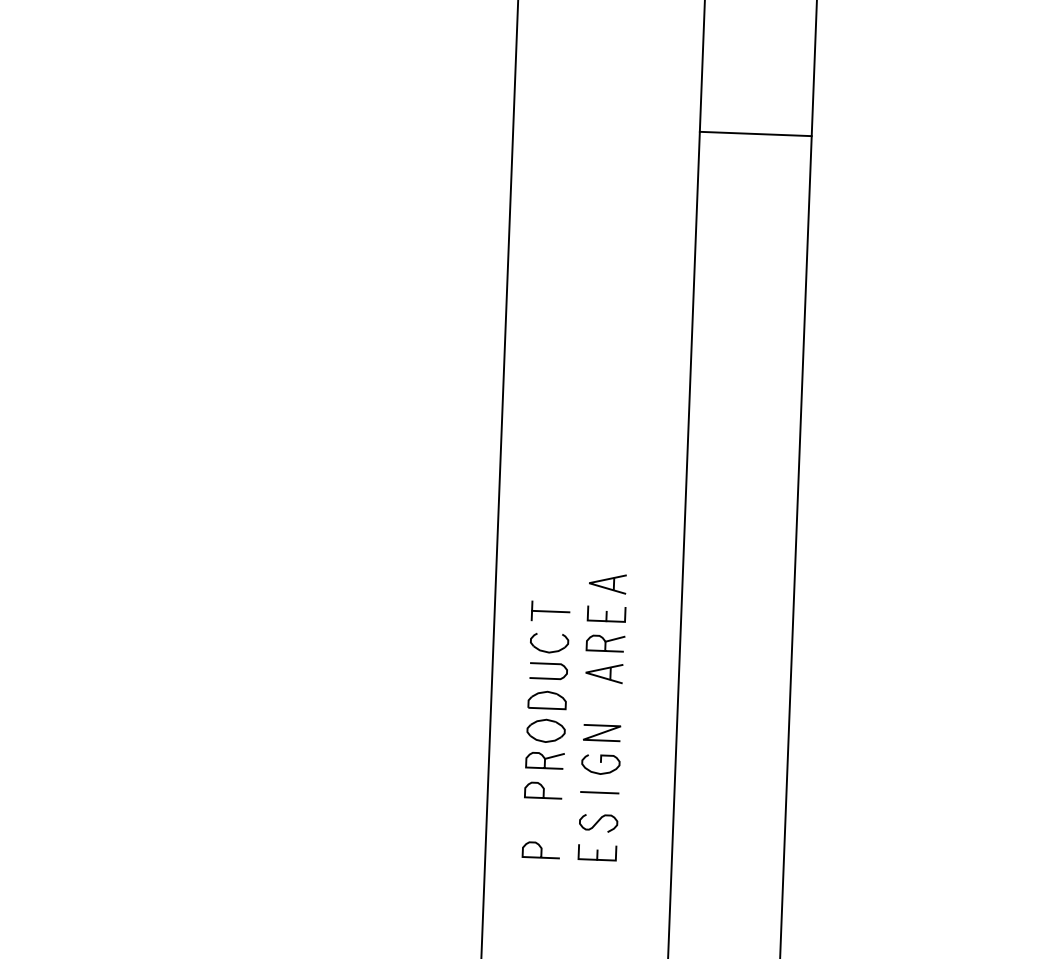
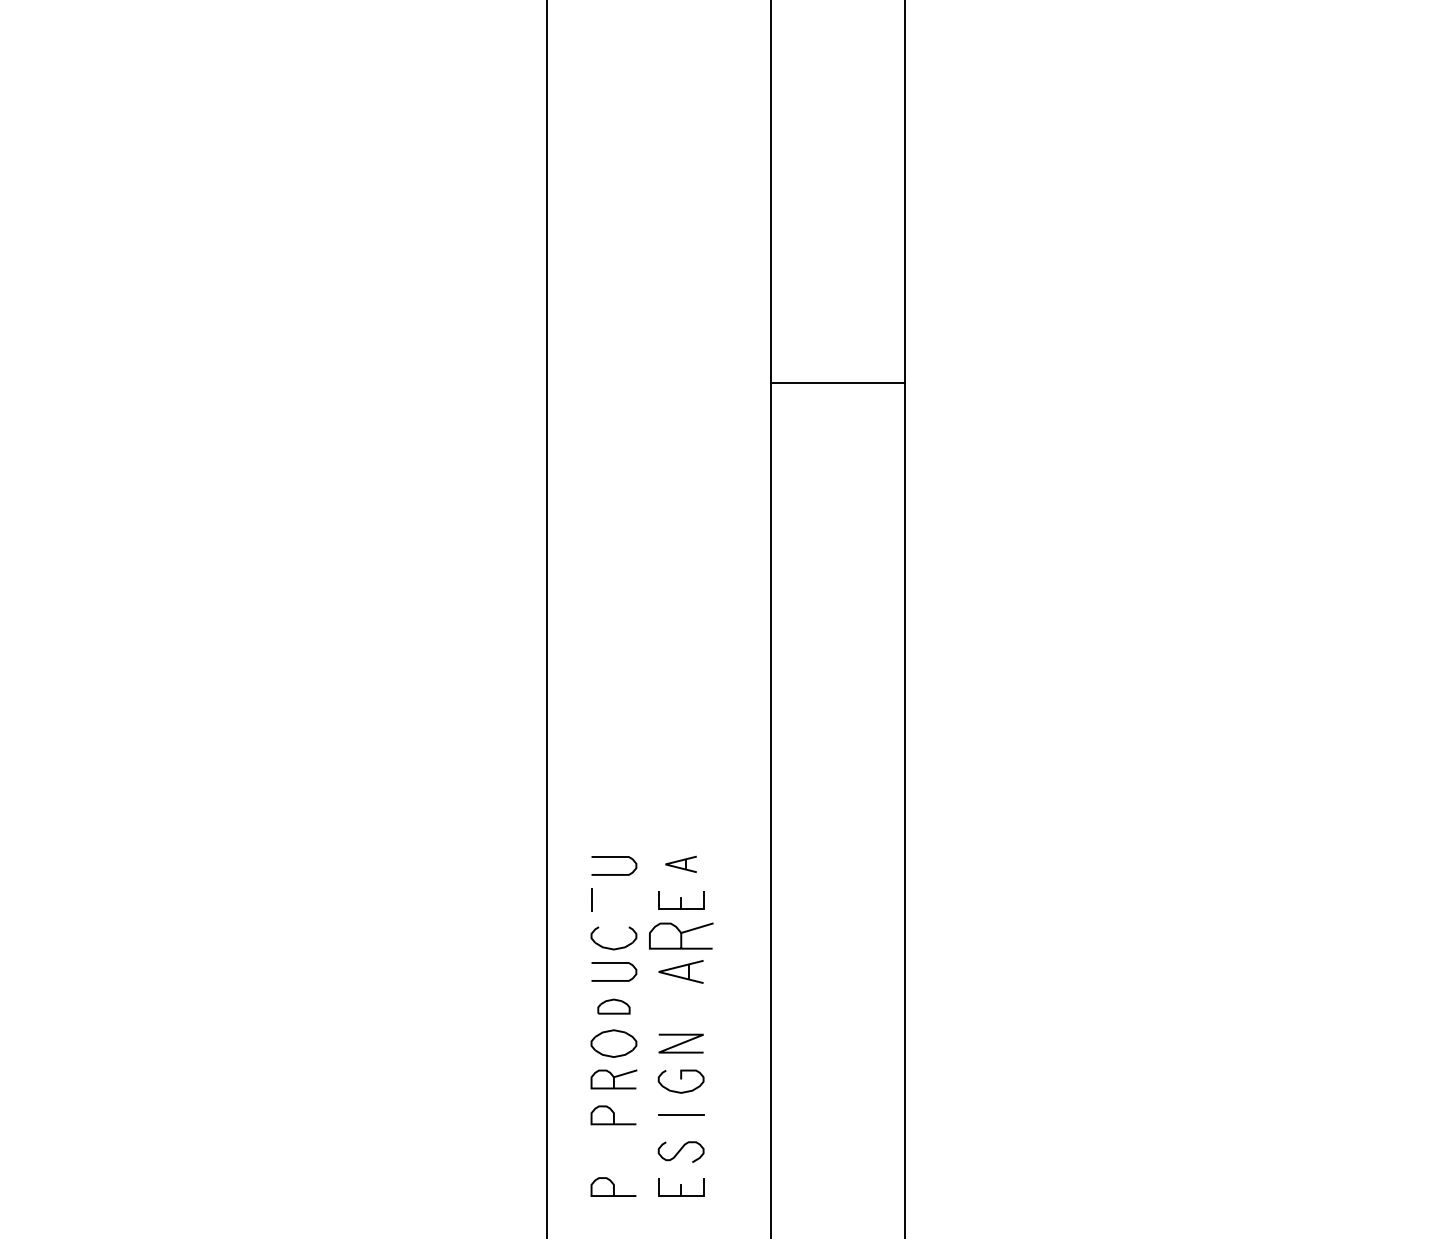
line: (755, 133) -> (837, 382), moved
curve: (552, 576) -> (614, 857), added
part: (607, 583) -> (680, 864), size x0.7
line: (550, 611) -> (613, 900), removed
part: (604, 643) -> (680, 935), size x1.4
part: (546, 699) -> (613, 1006), size x0.7

